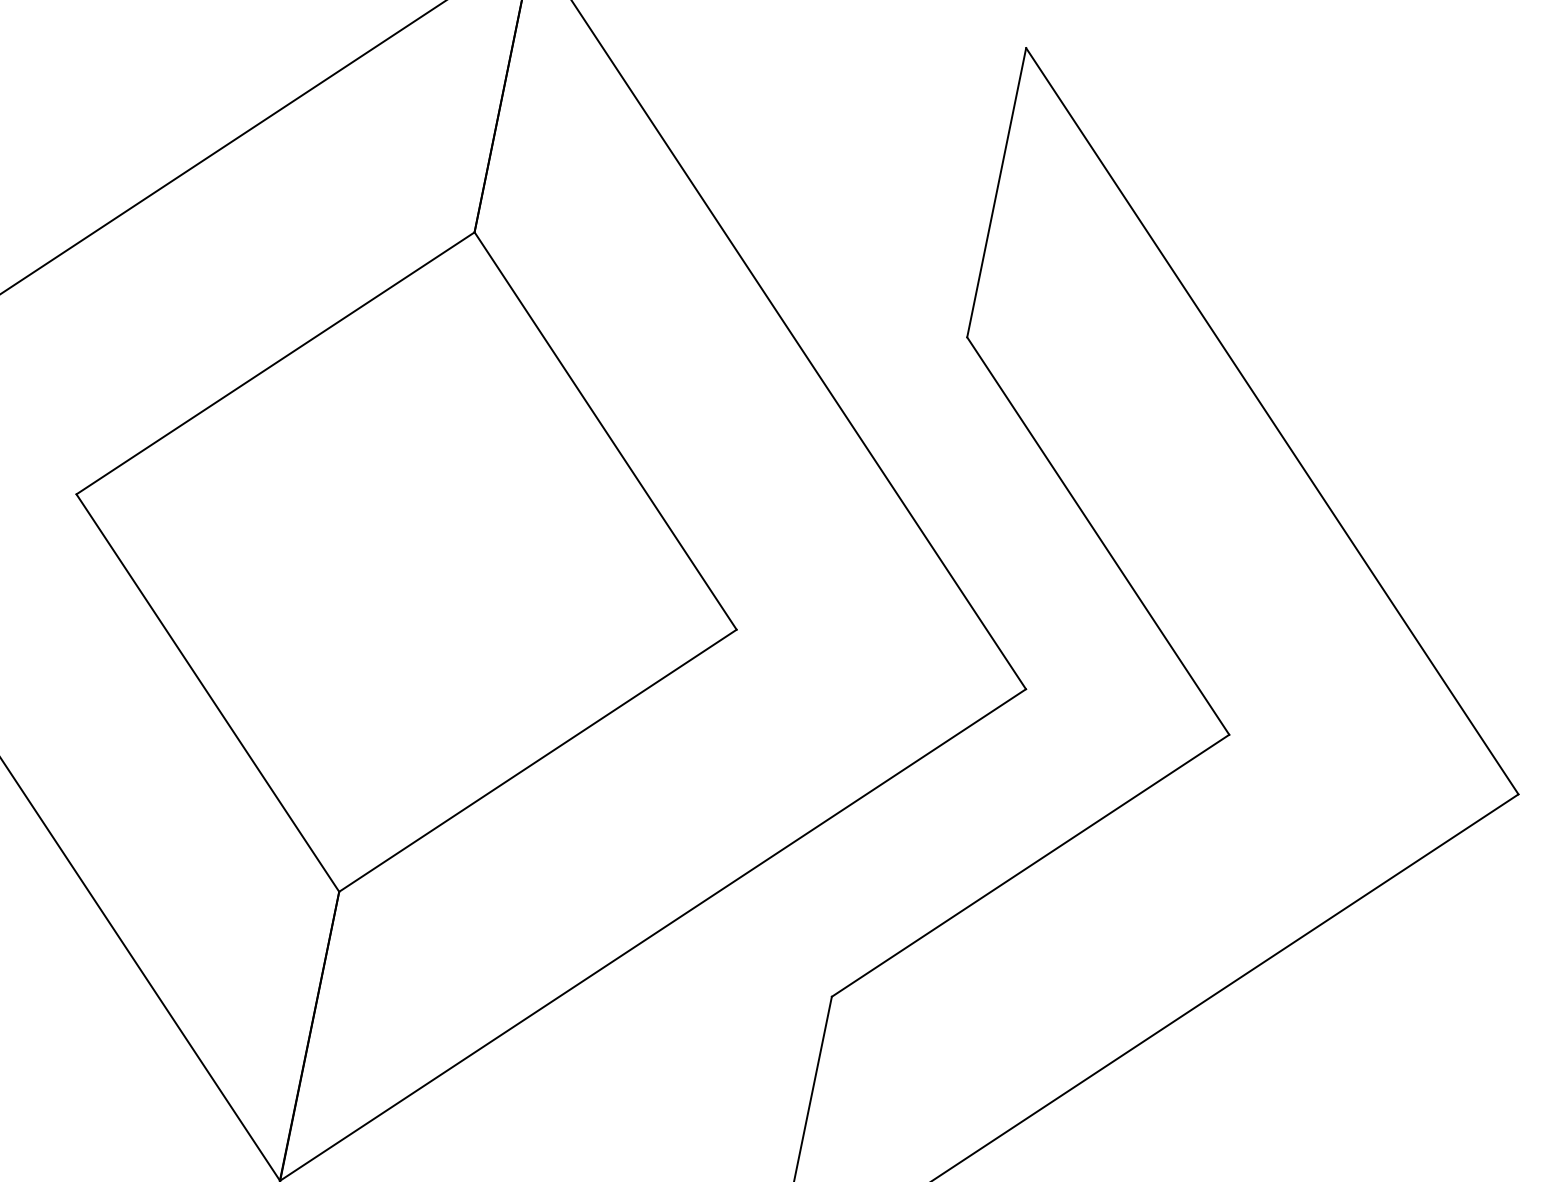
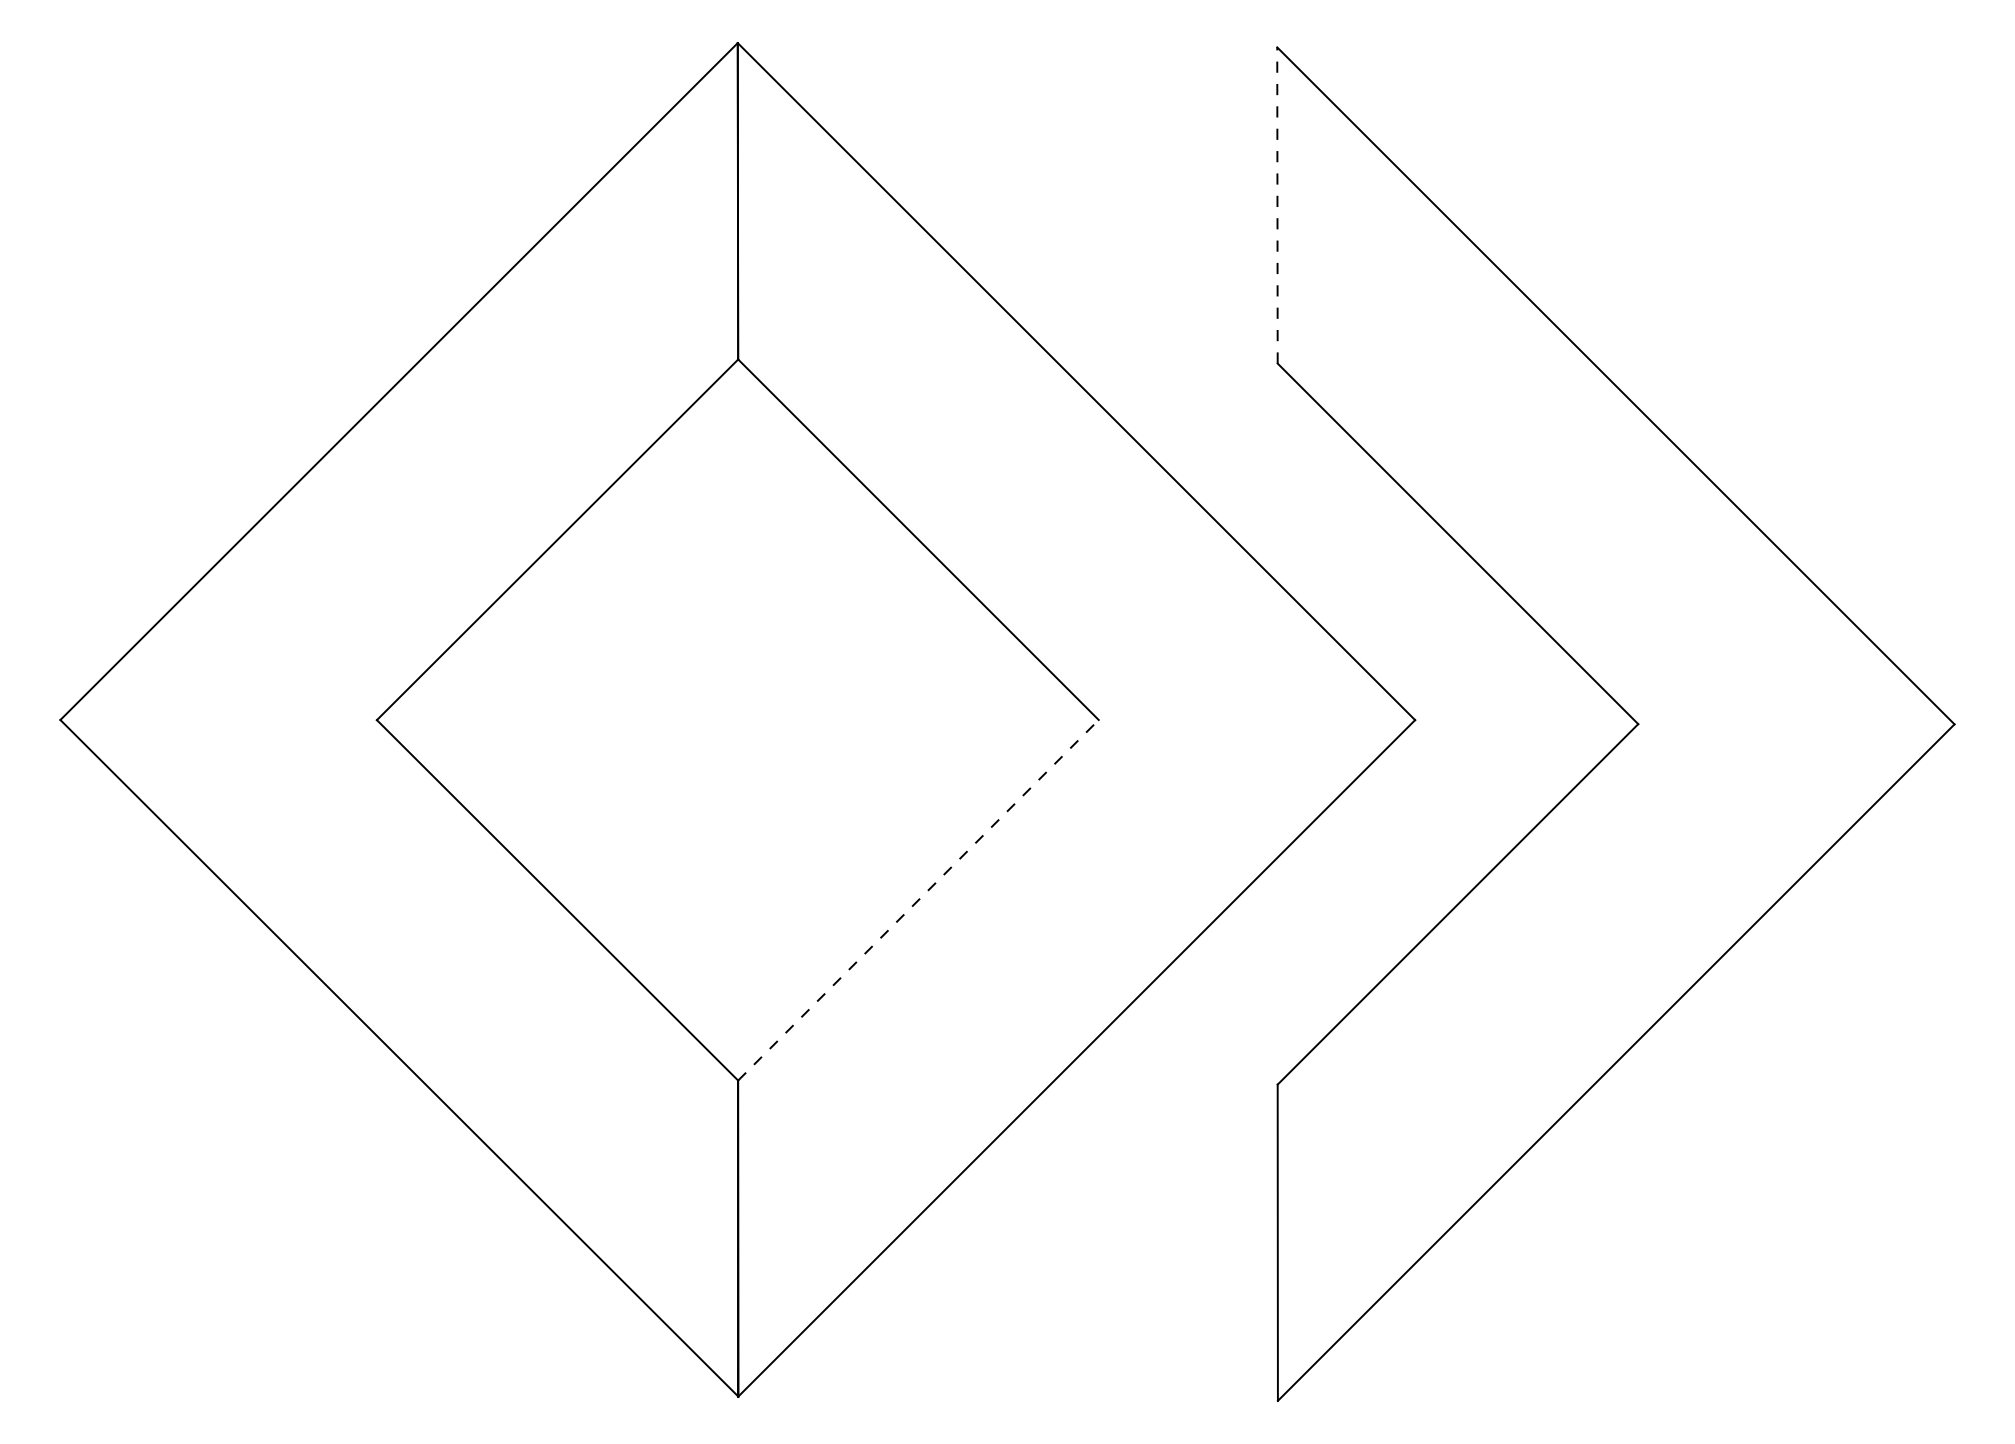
line: (996, 191) -> (1277, 204), solid -> dashed
line: (537, 760) -> (918, 900), solid -> dashed

